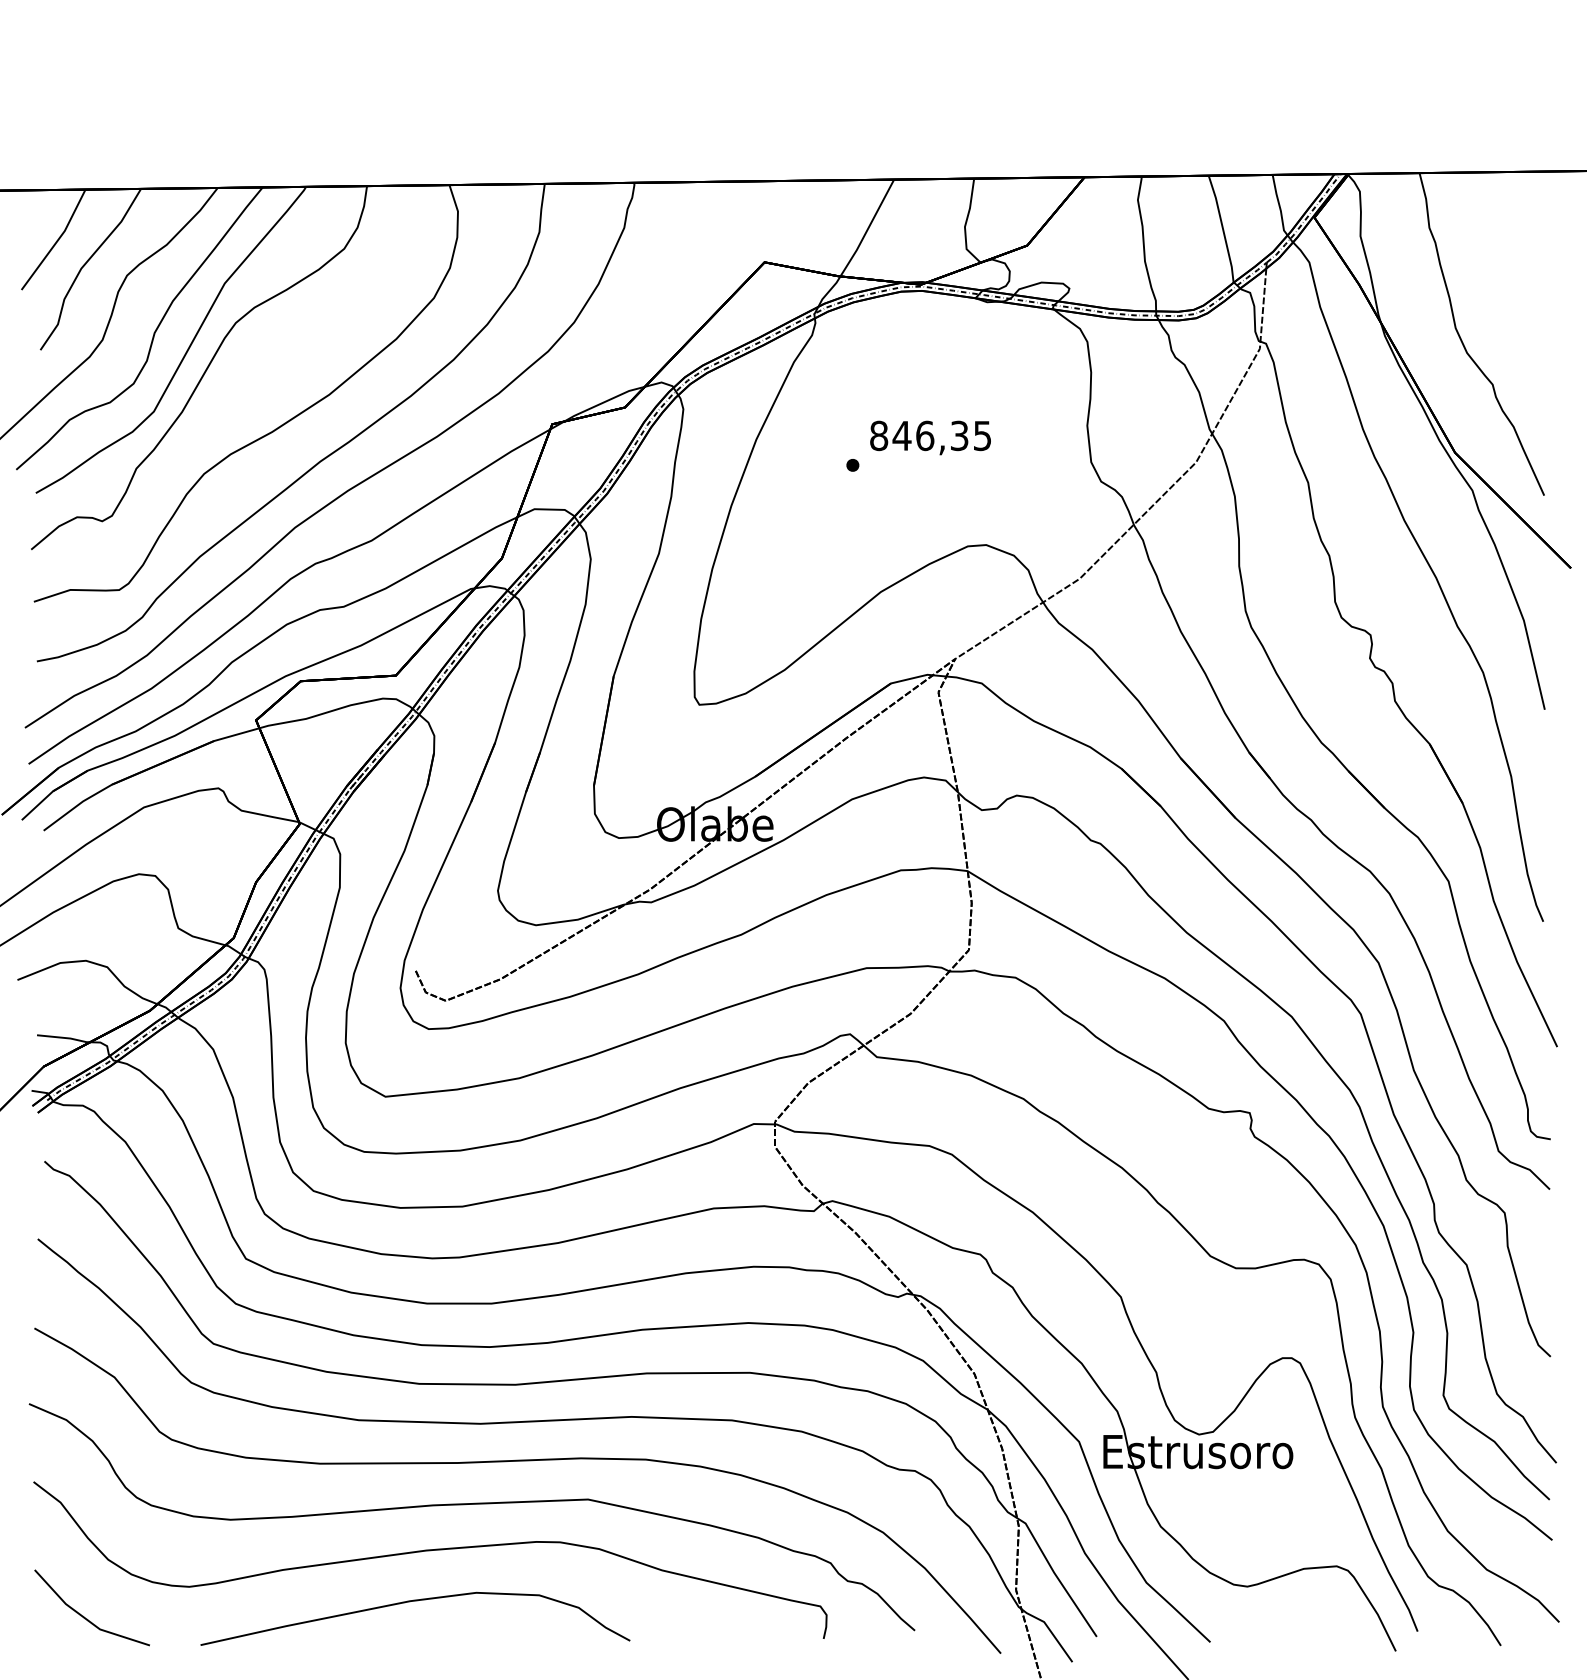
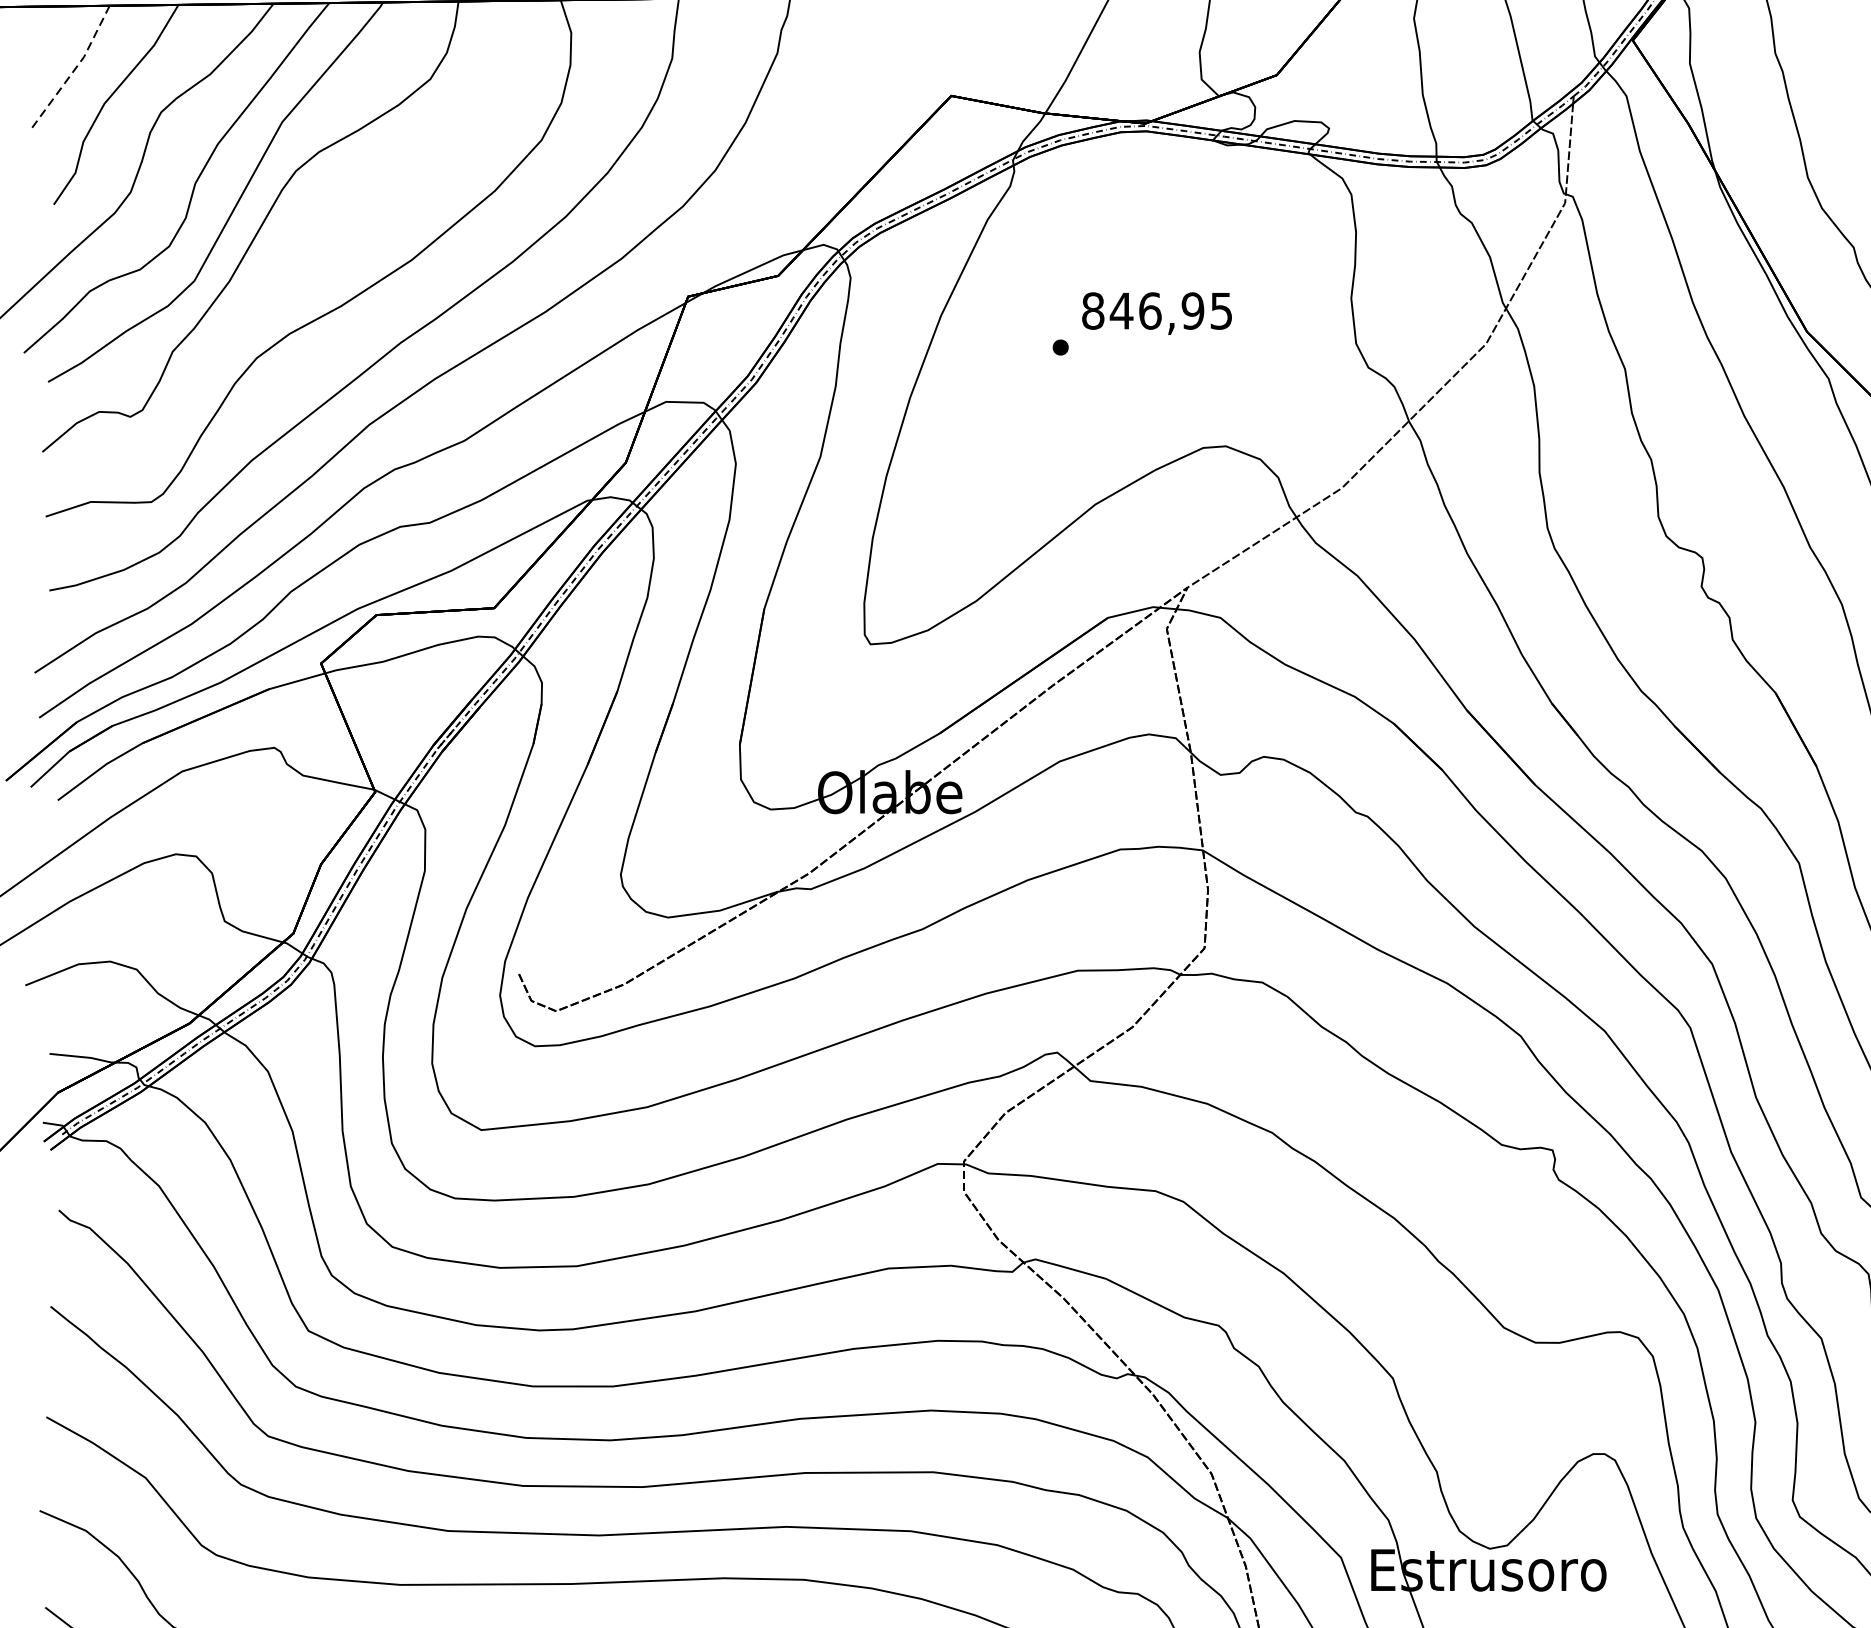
line: (57, 241) -> (74, 70), solid -> dashed
text: (959, 435) -> (1192, 310), 846,35 -> 846,95

